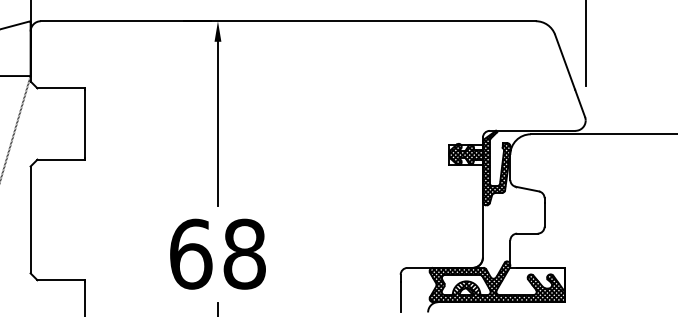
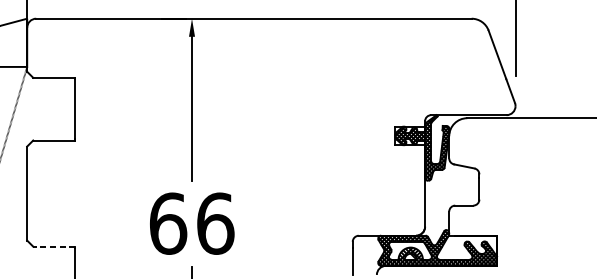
text: (244, 253) -> (215, 223), 68 -> 66
line: (61, 280) -> (54, 246), solid -> dashed

